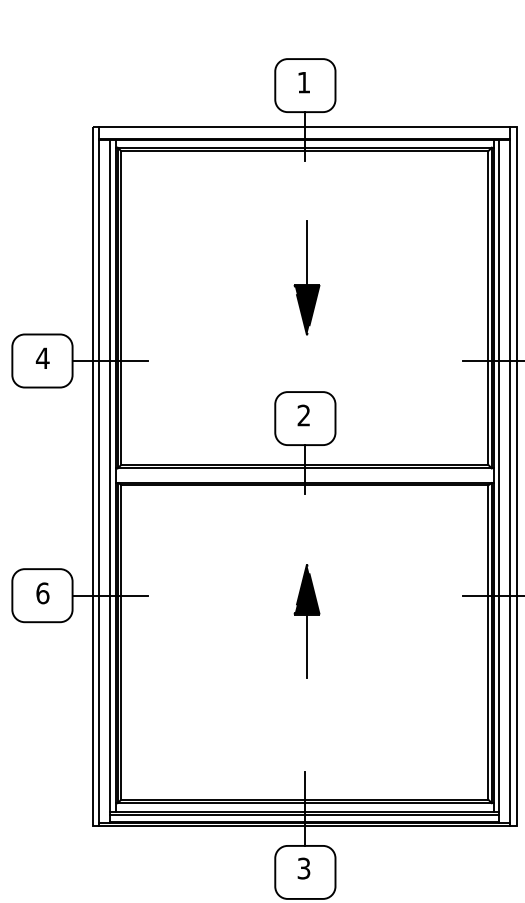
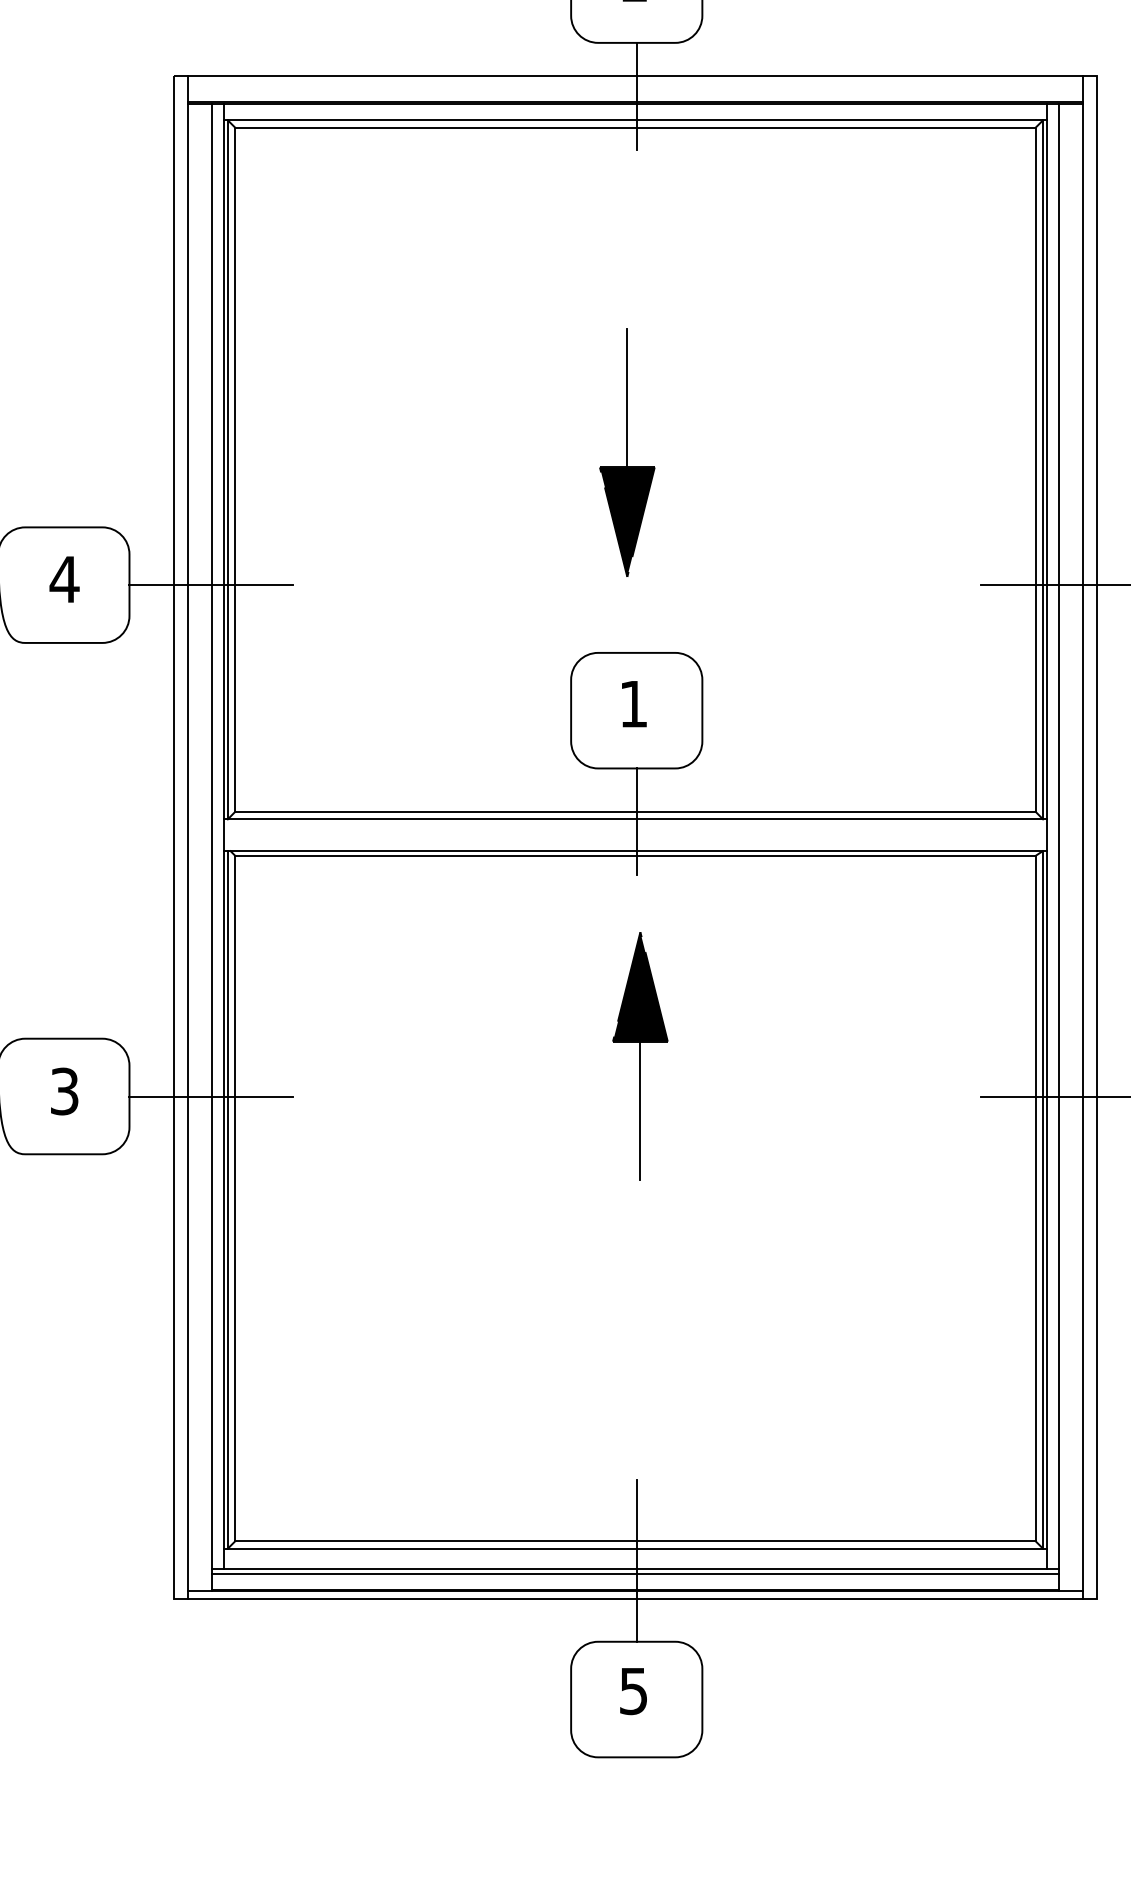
part: (306, 277) -> (626, 451), moved
text: (303, 415) -> (632, 703), 2 -> 1
text: (42, 593) -> (63, 1091), 6 -> 3
part: (306, 621) -> (639, 1056), moved
text: (304, 867) -> (634, 1688), 3 -> 5

